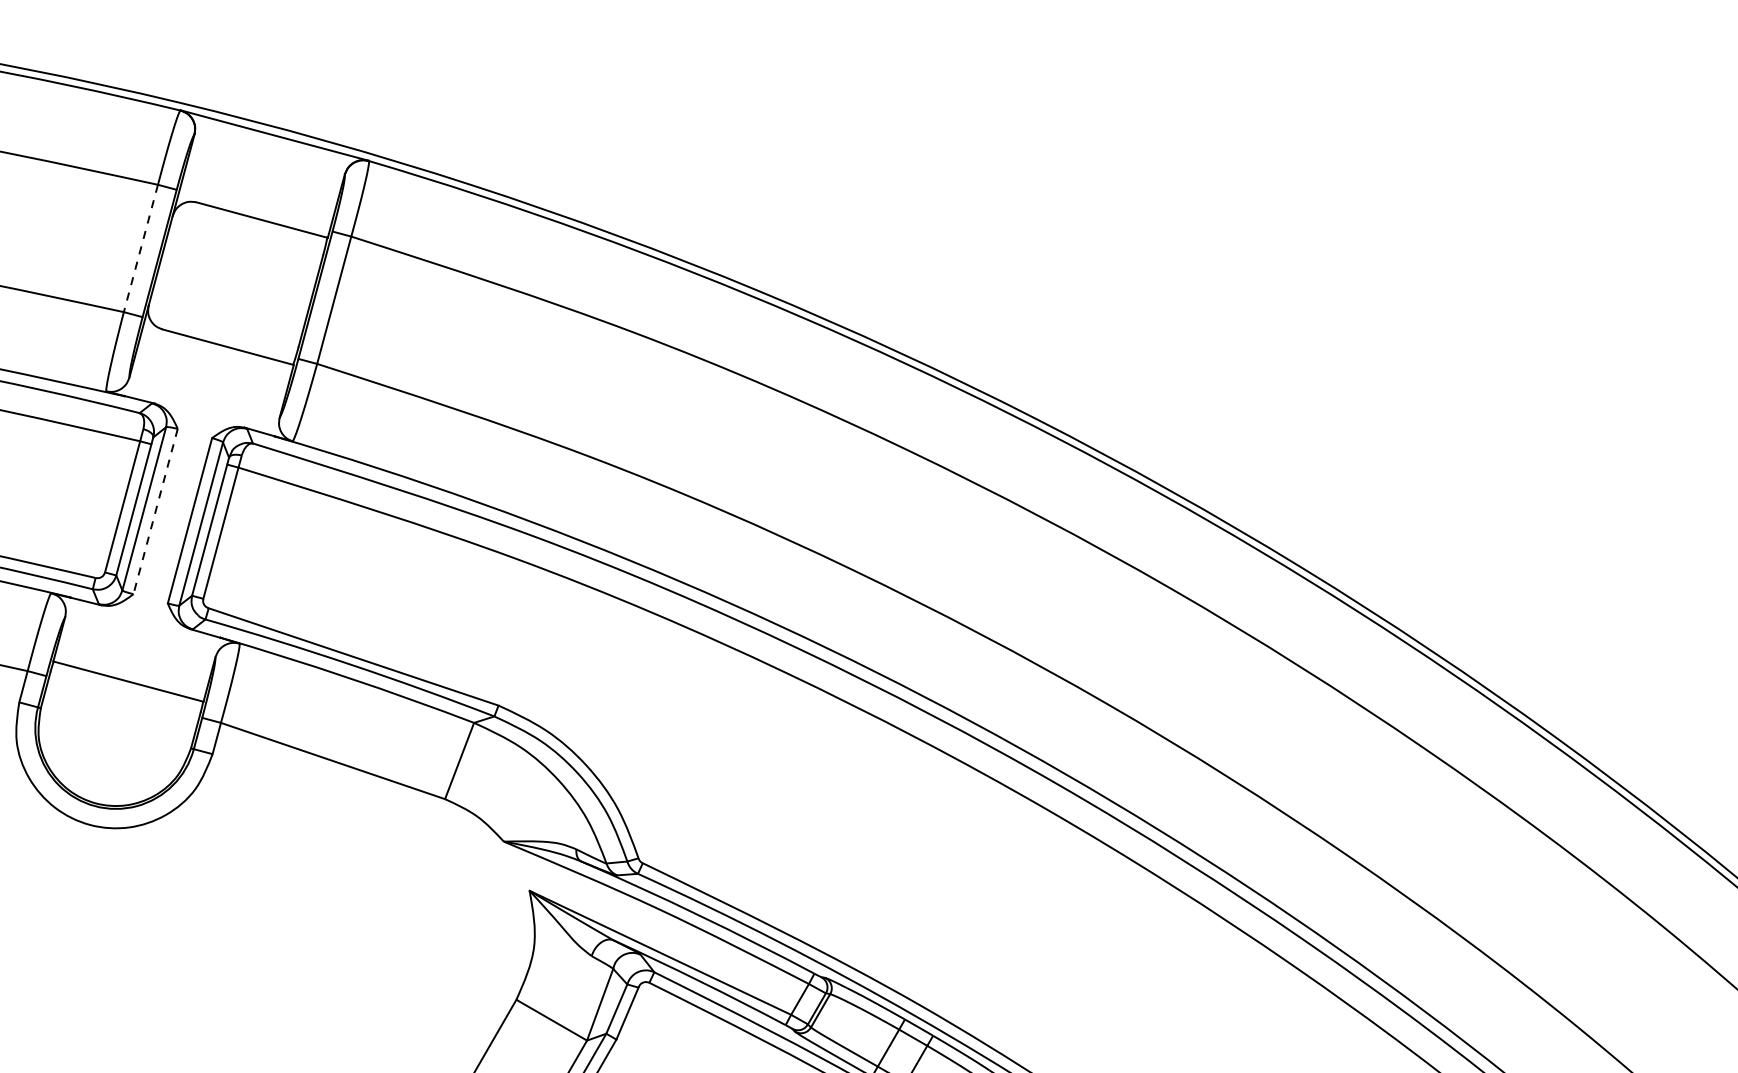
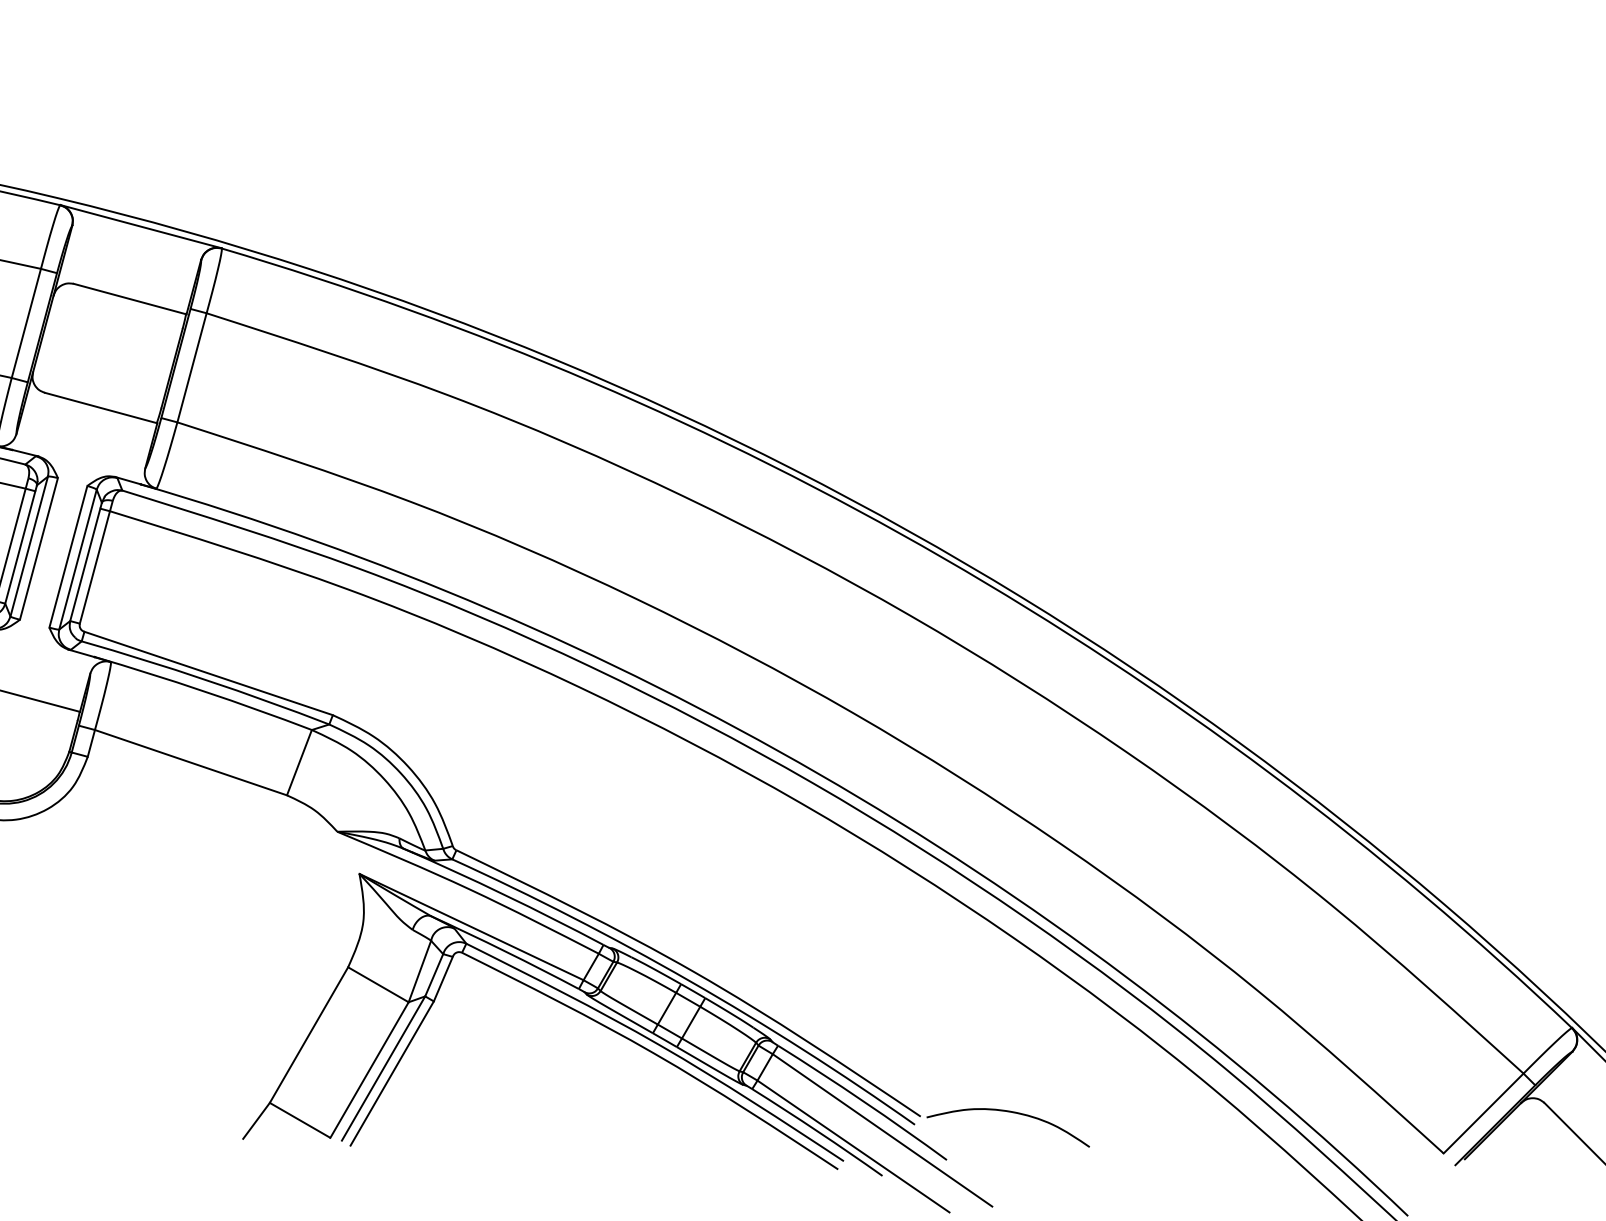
line: (141, 248) -> (26, 323), dashed -> solid
line: (155, 512) -> (38, 549), dashed -> solid

